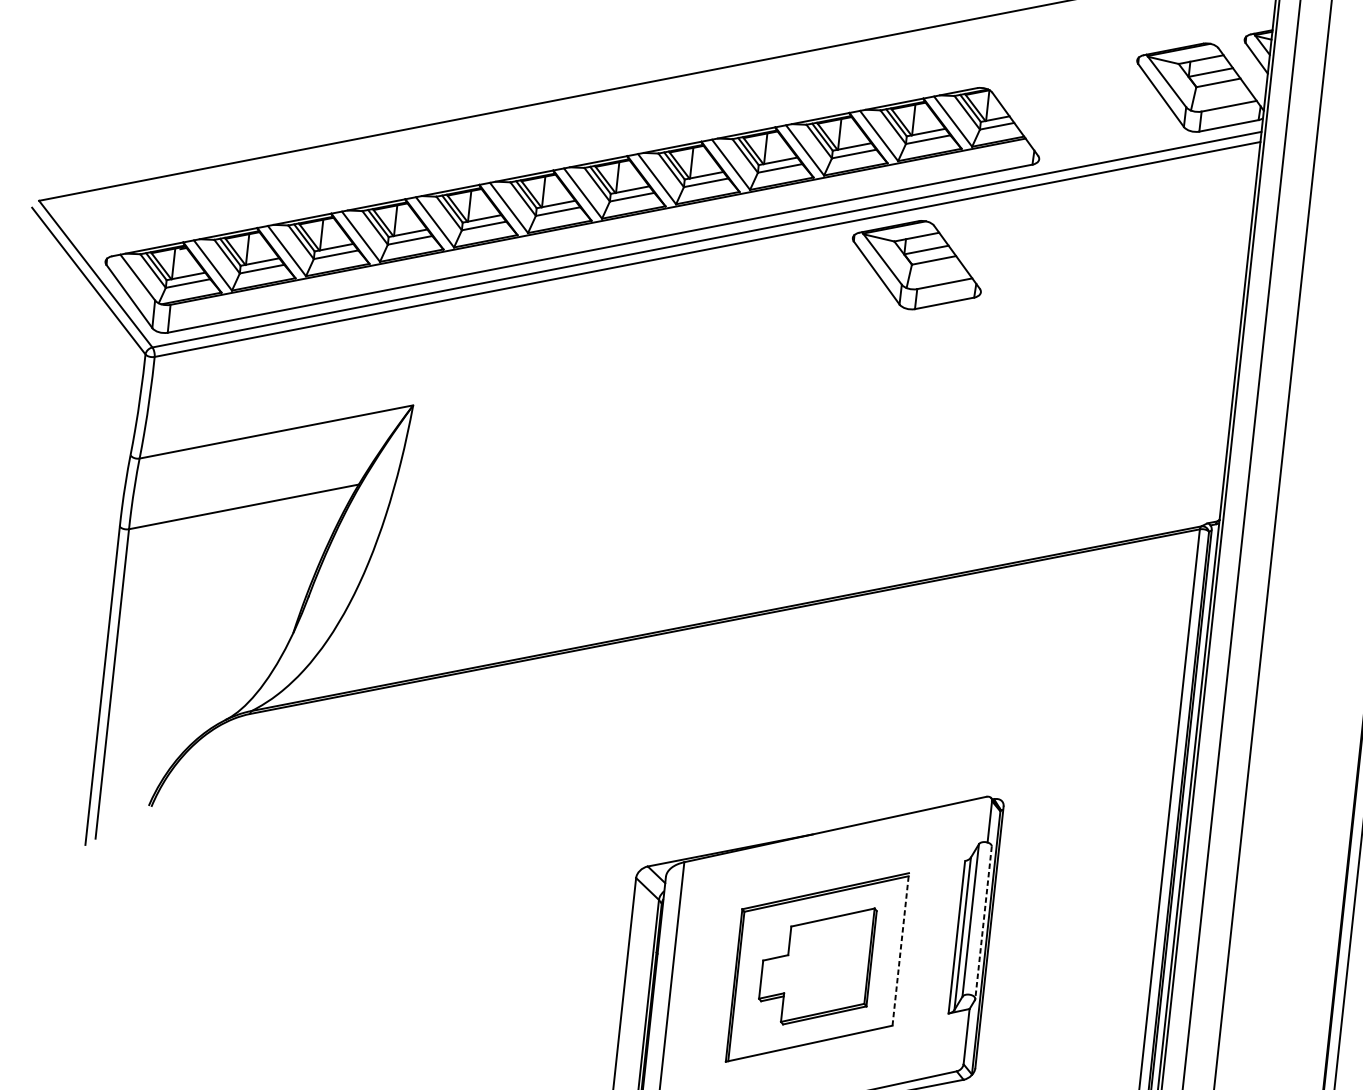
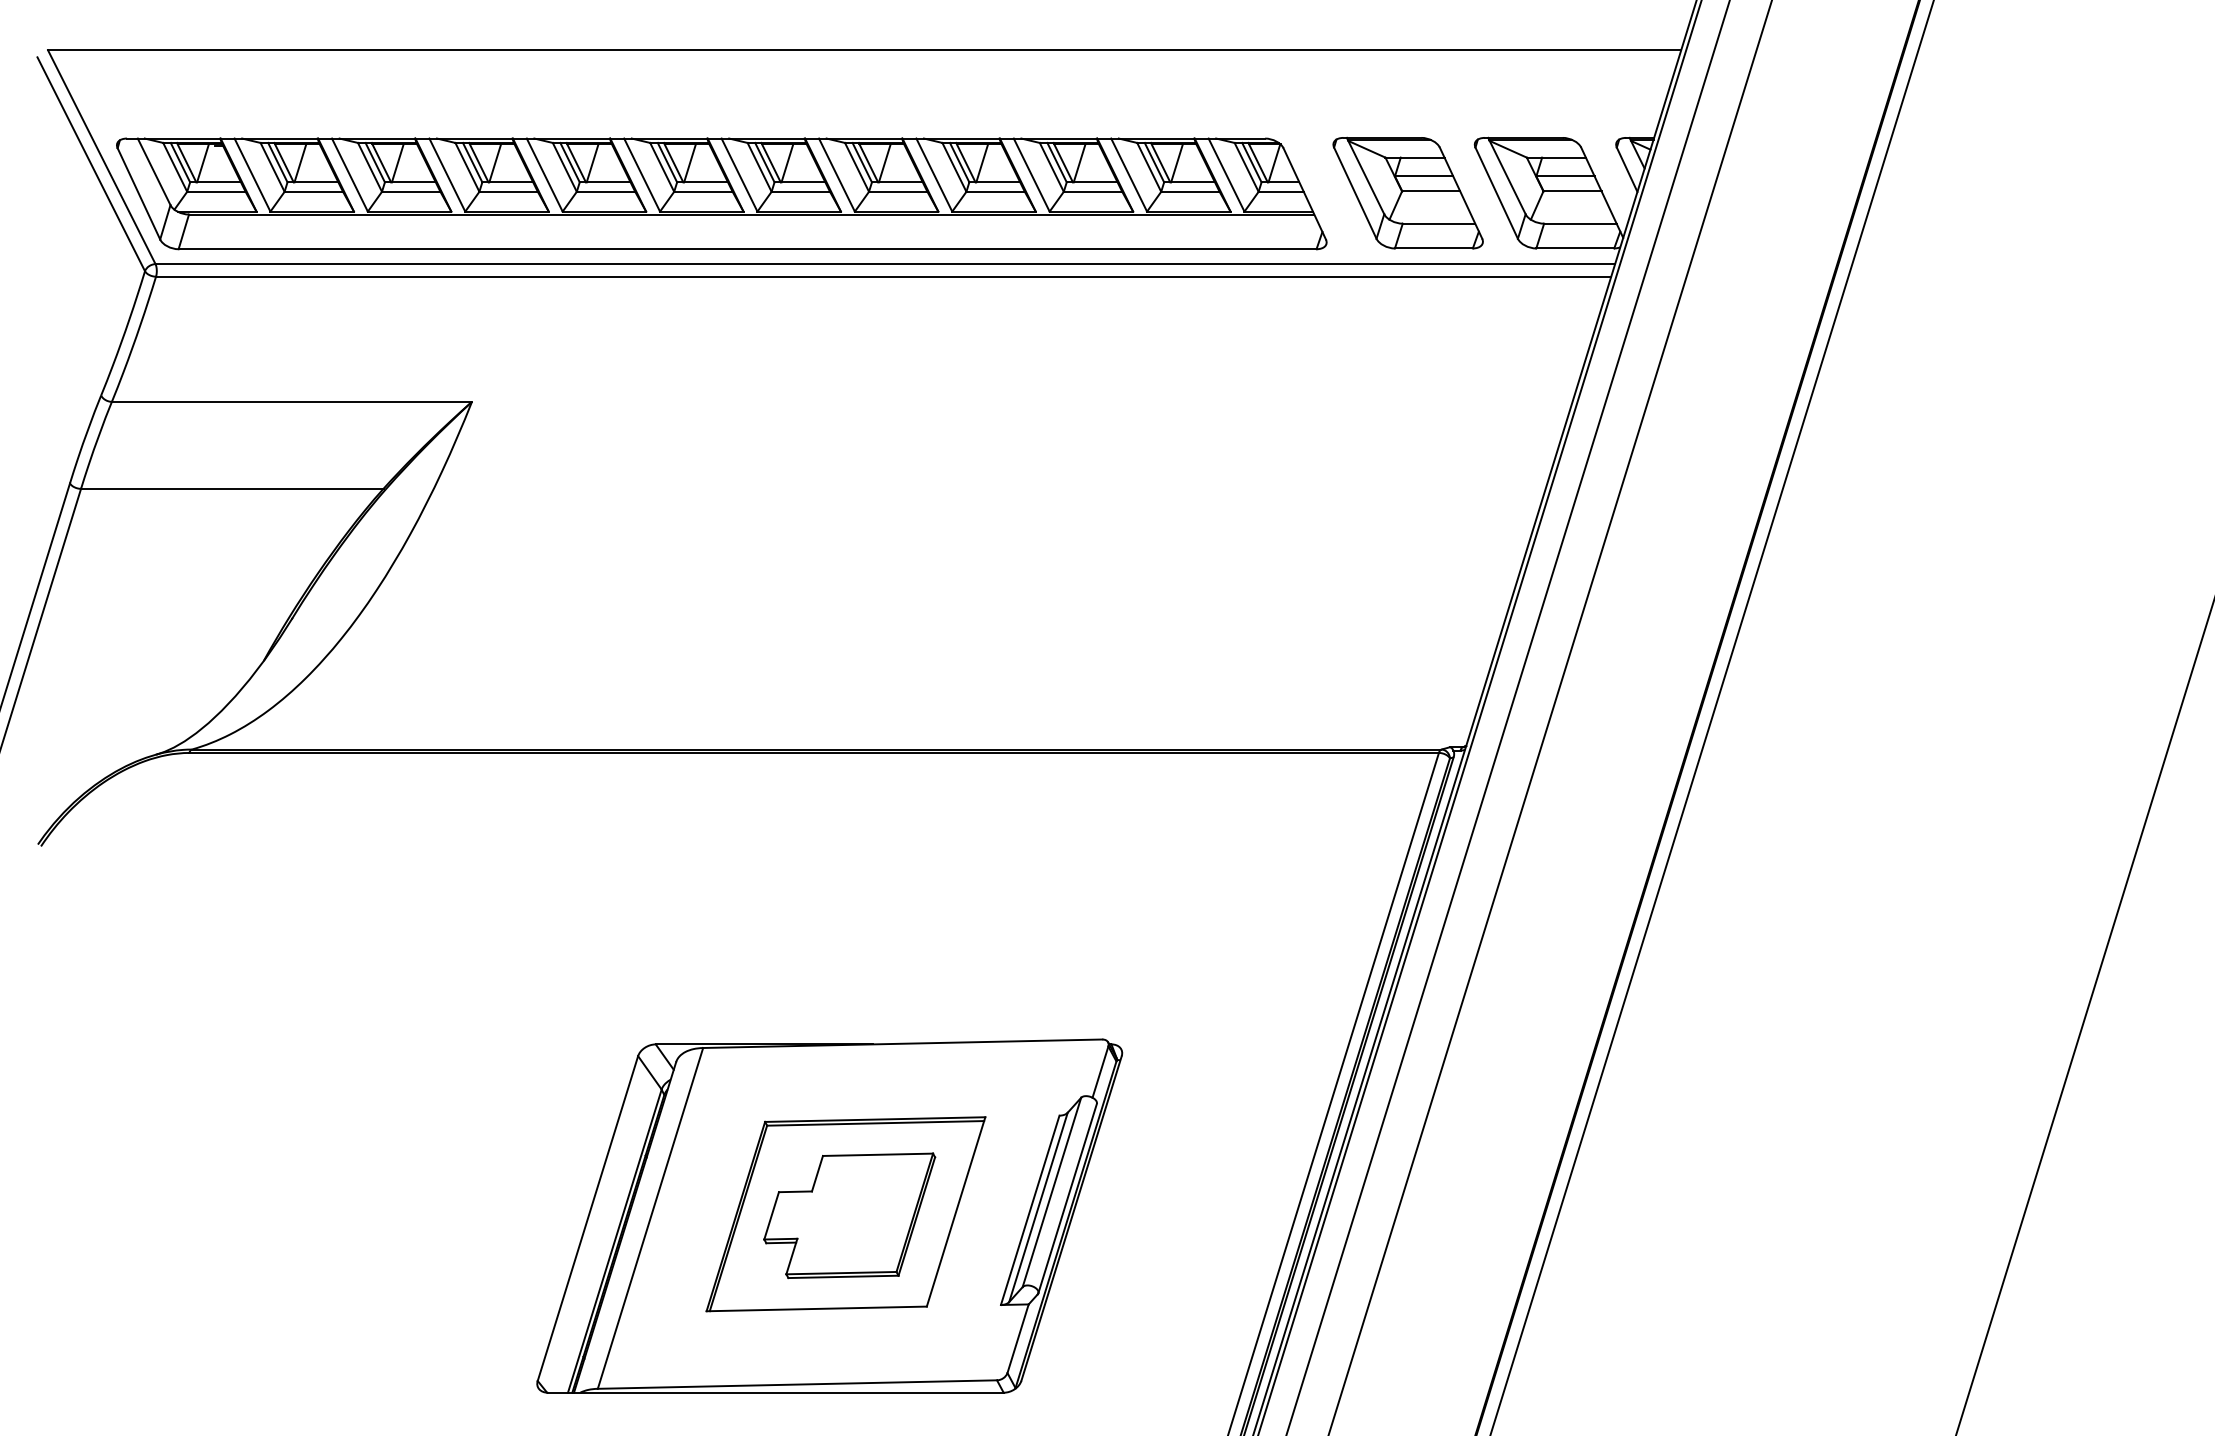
part: (916, 264) -> (1407, 192), moved
line: (983, 923) -> (1067, 1199), dashed -> solid
line: (901, 949) -> (956, 1211), dashed -> solid

